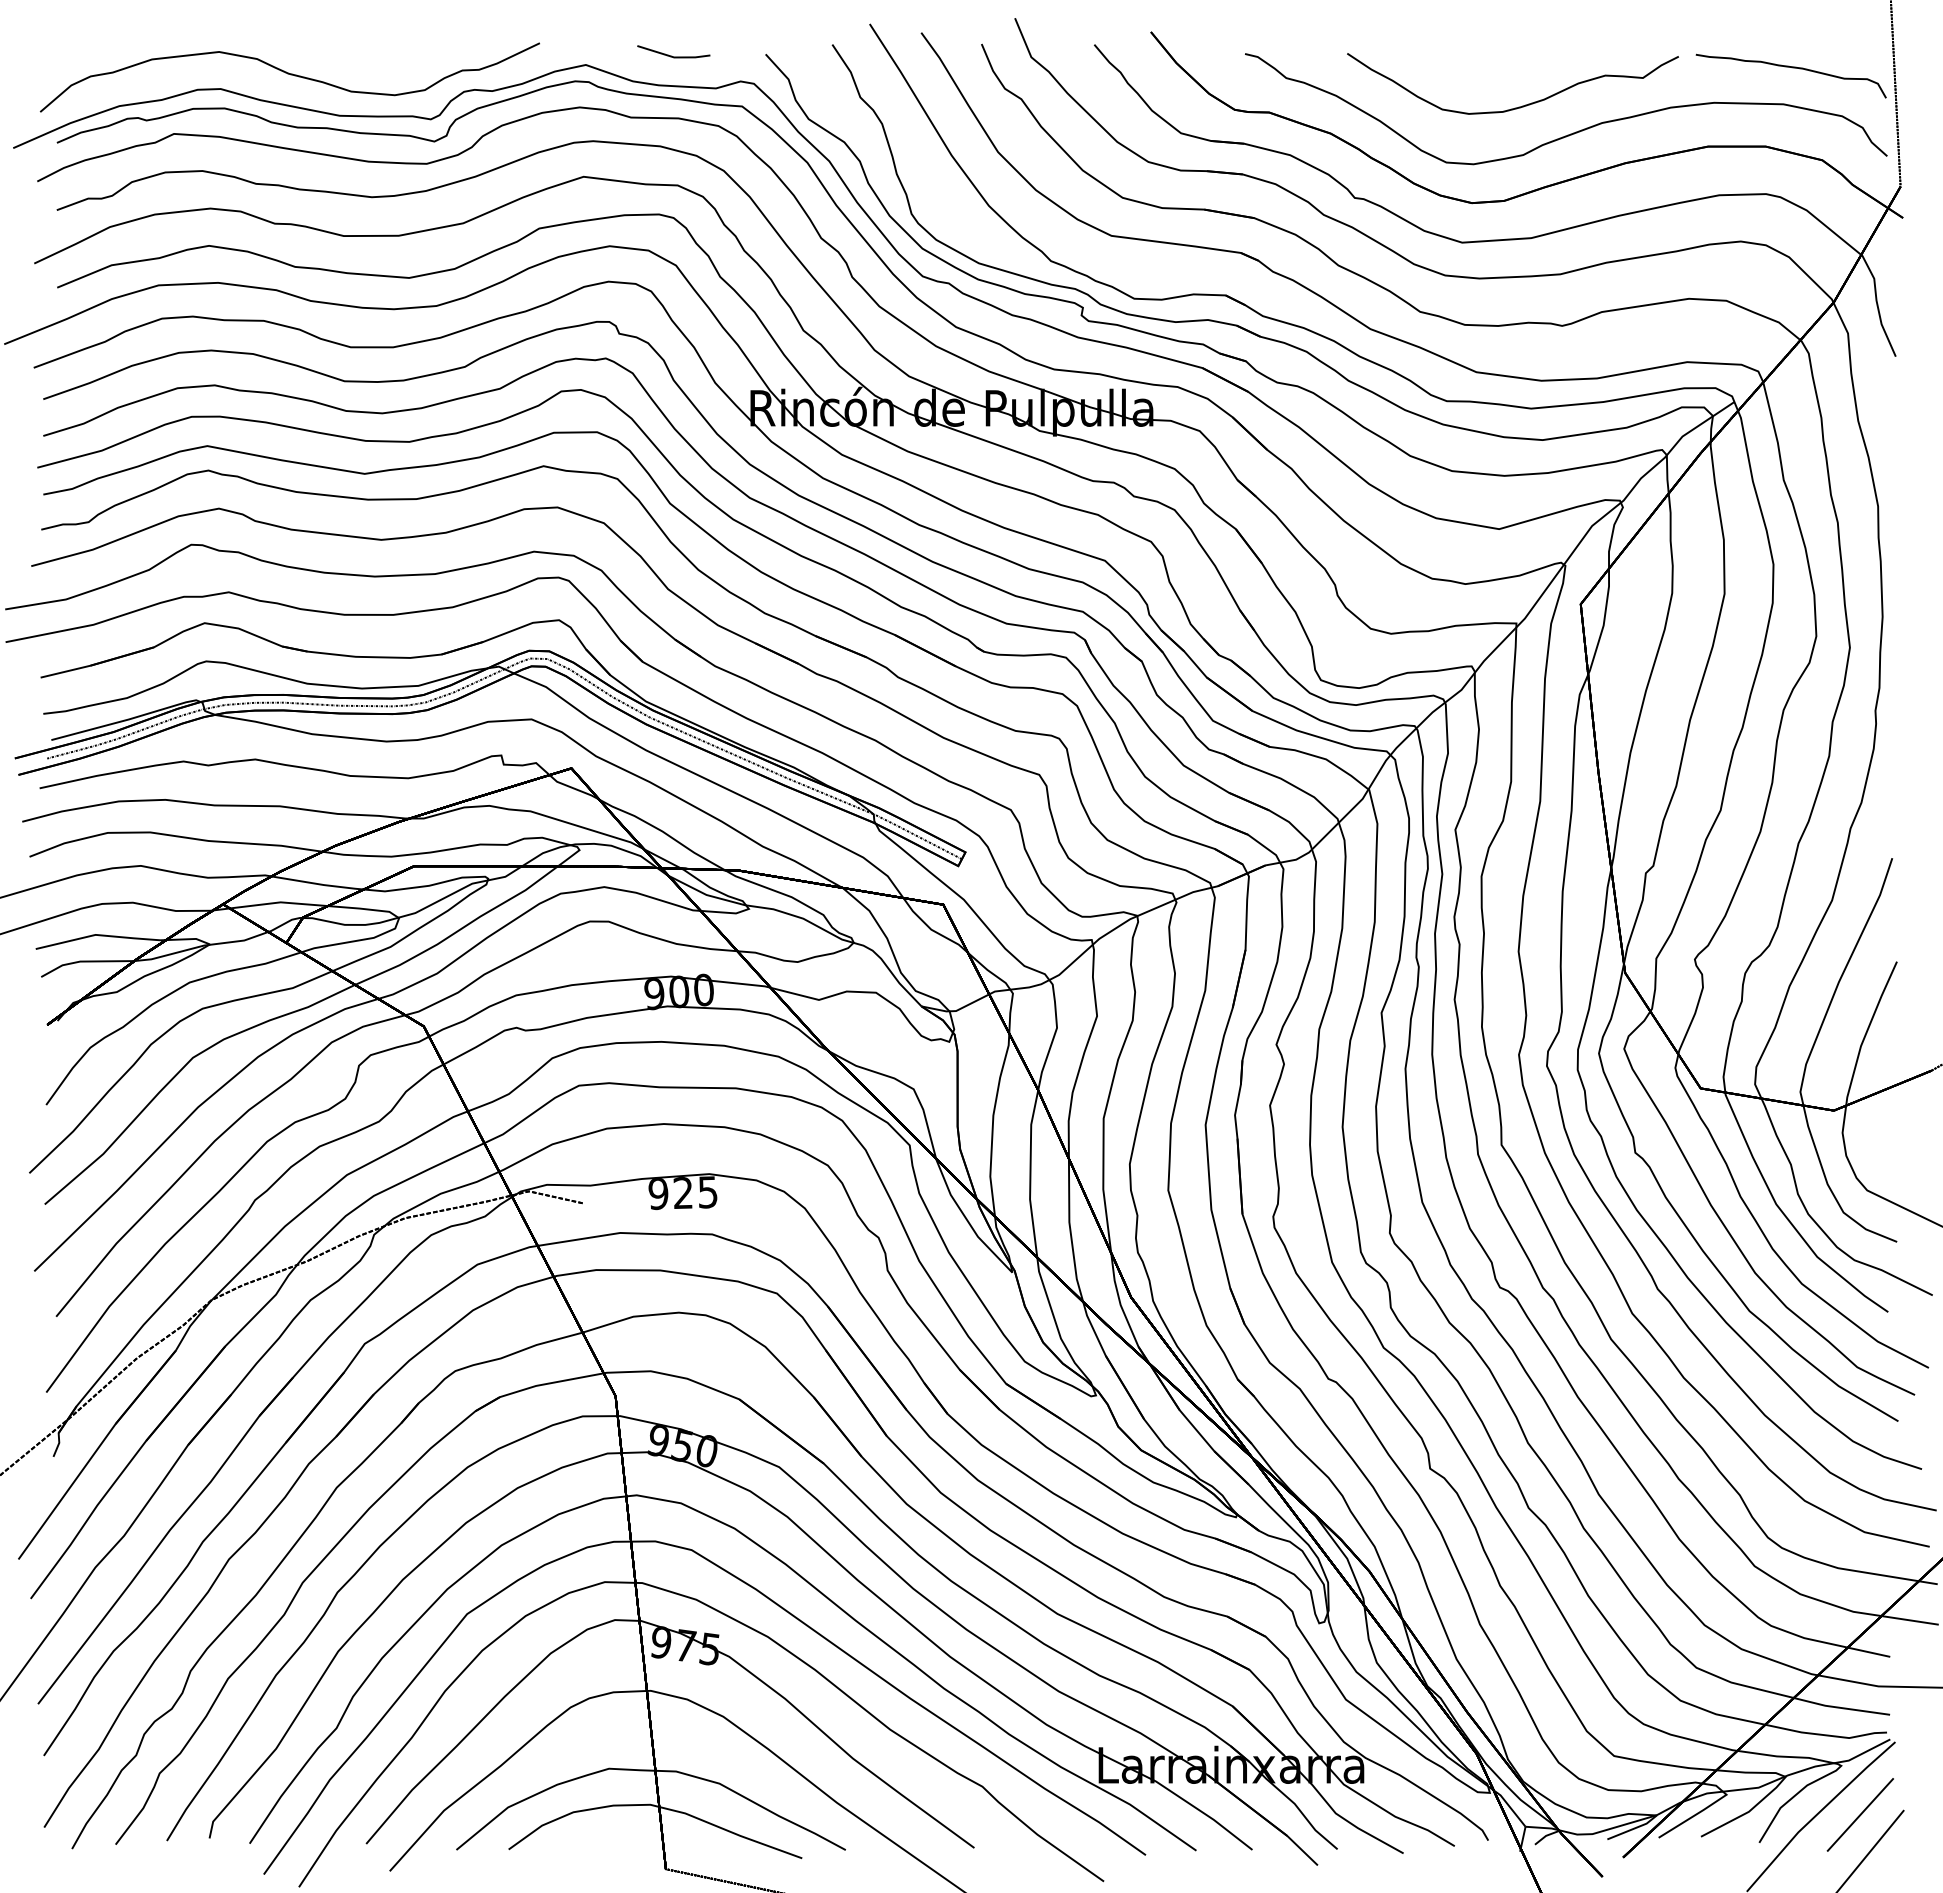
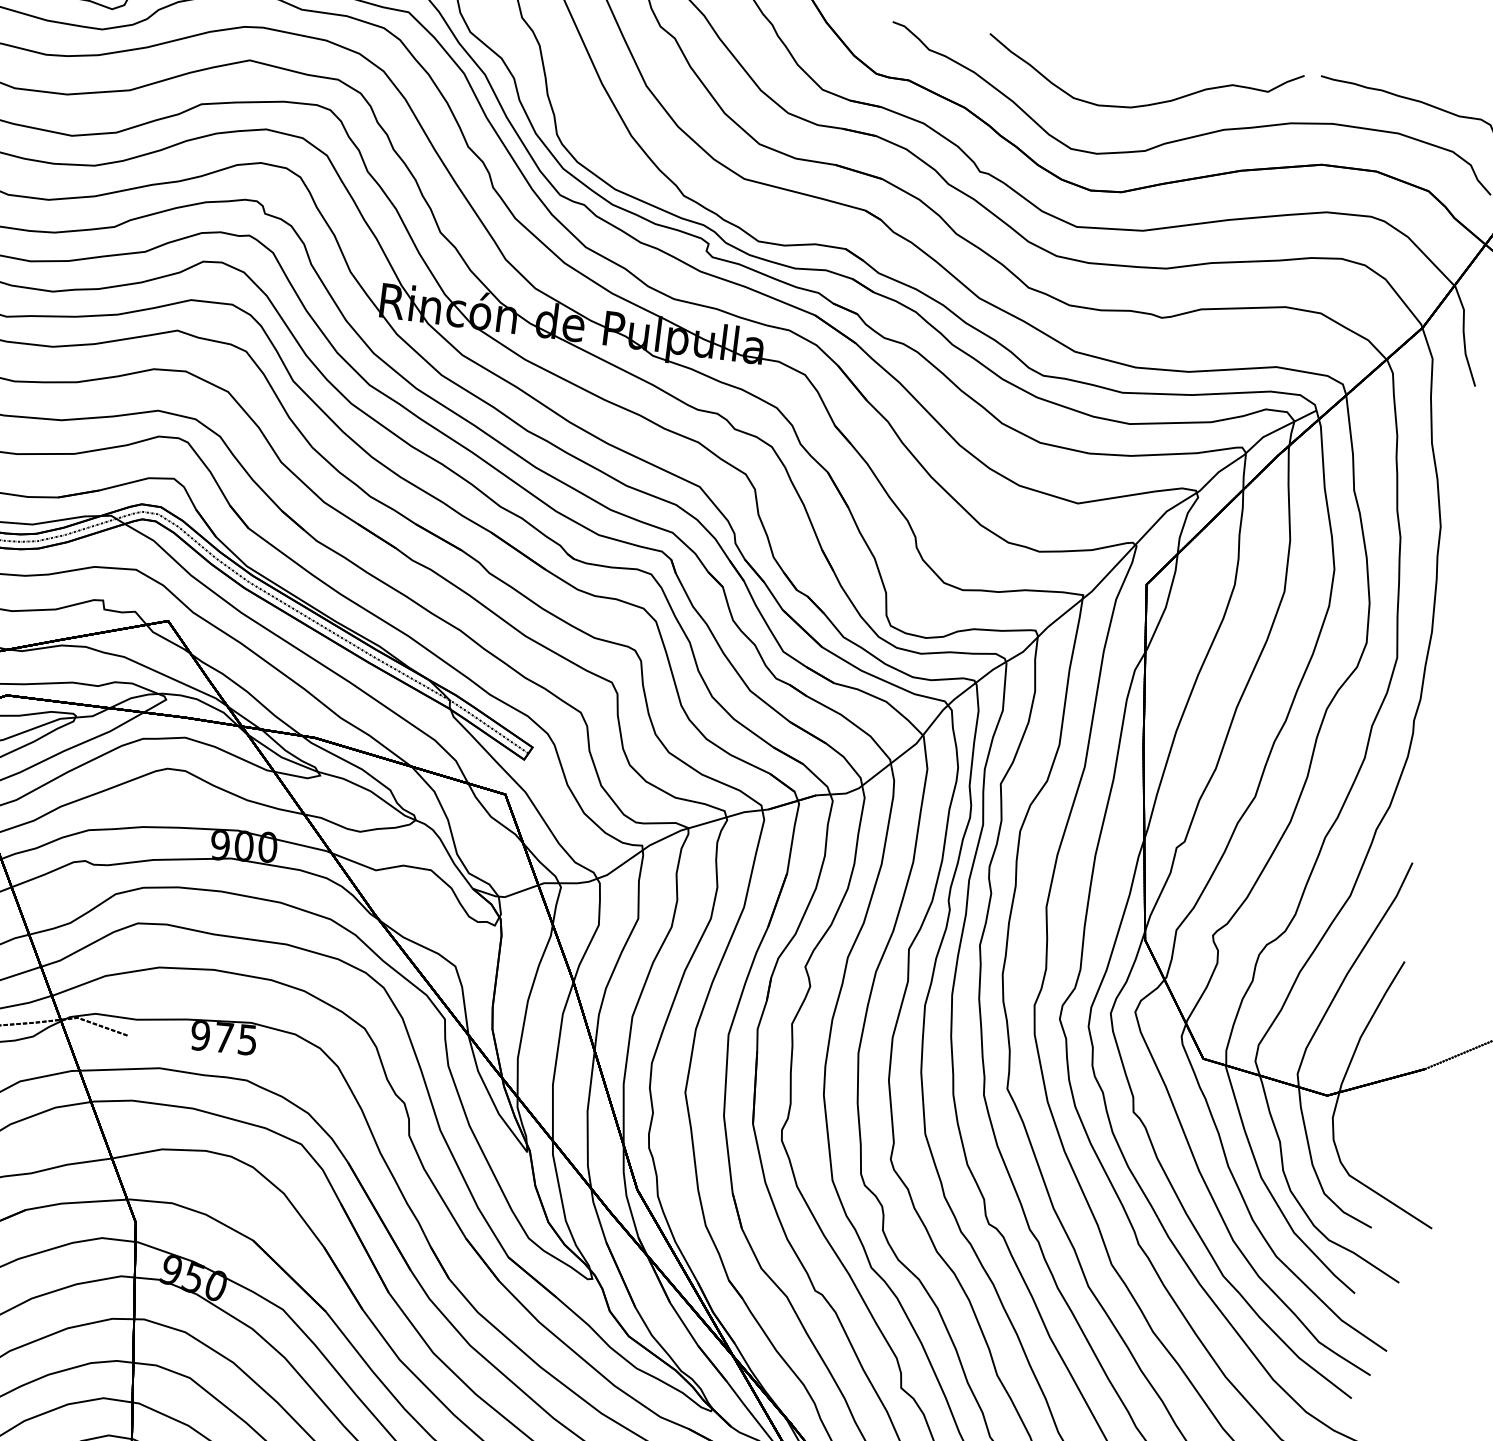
text: (682, 1192) -> (223, 1037), 925 -> 975

